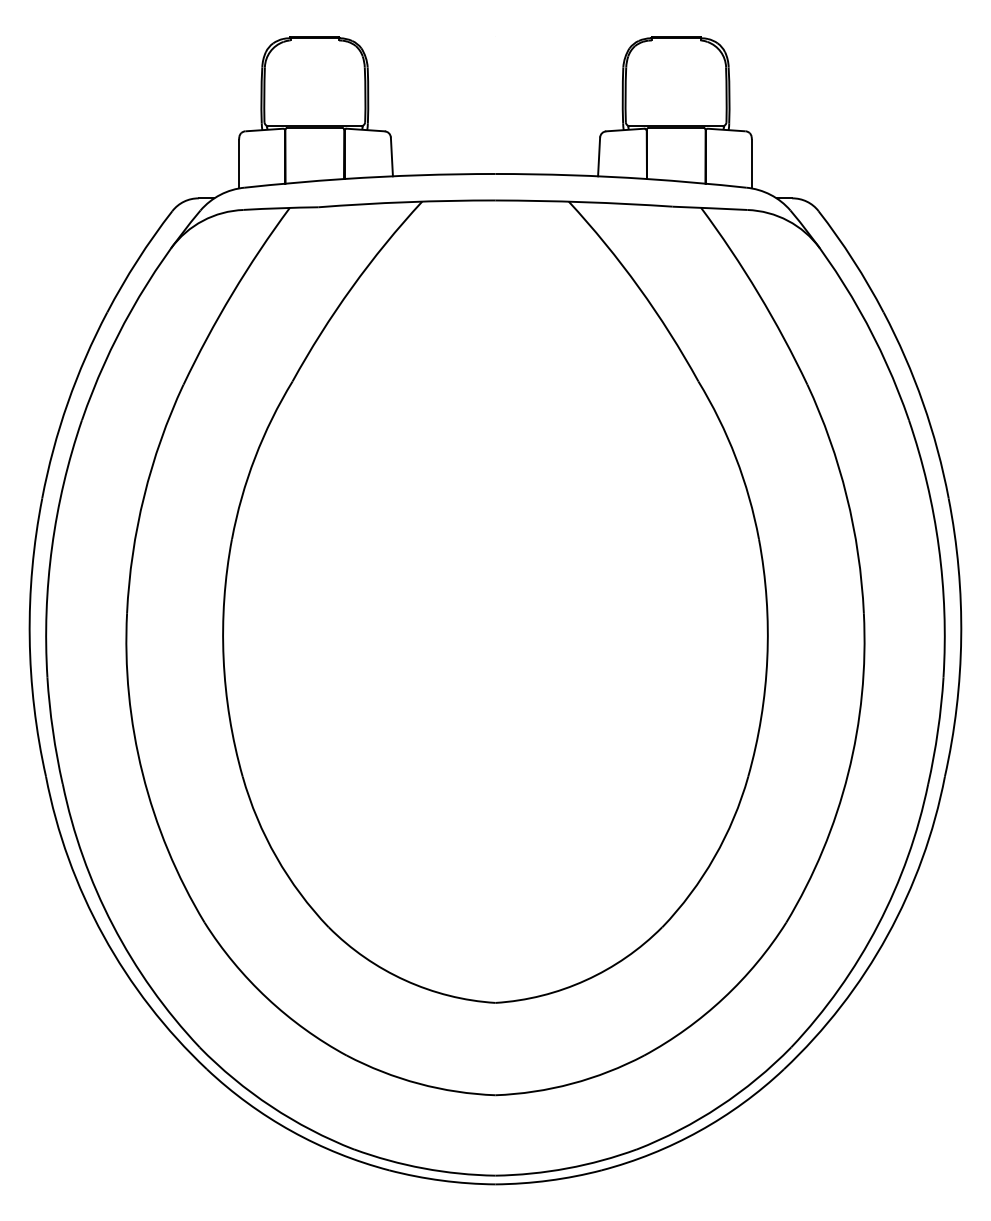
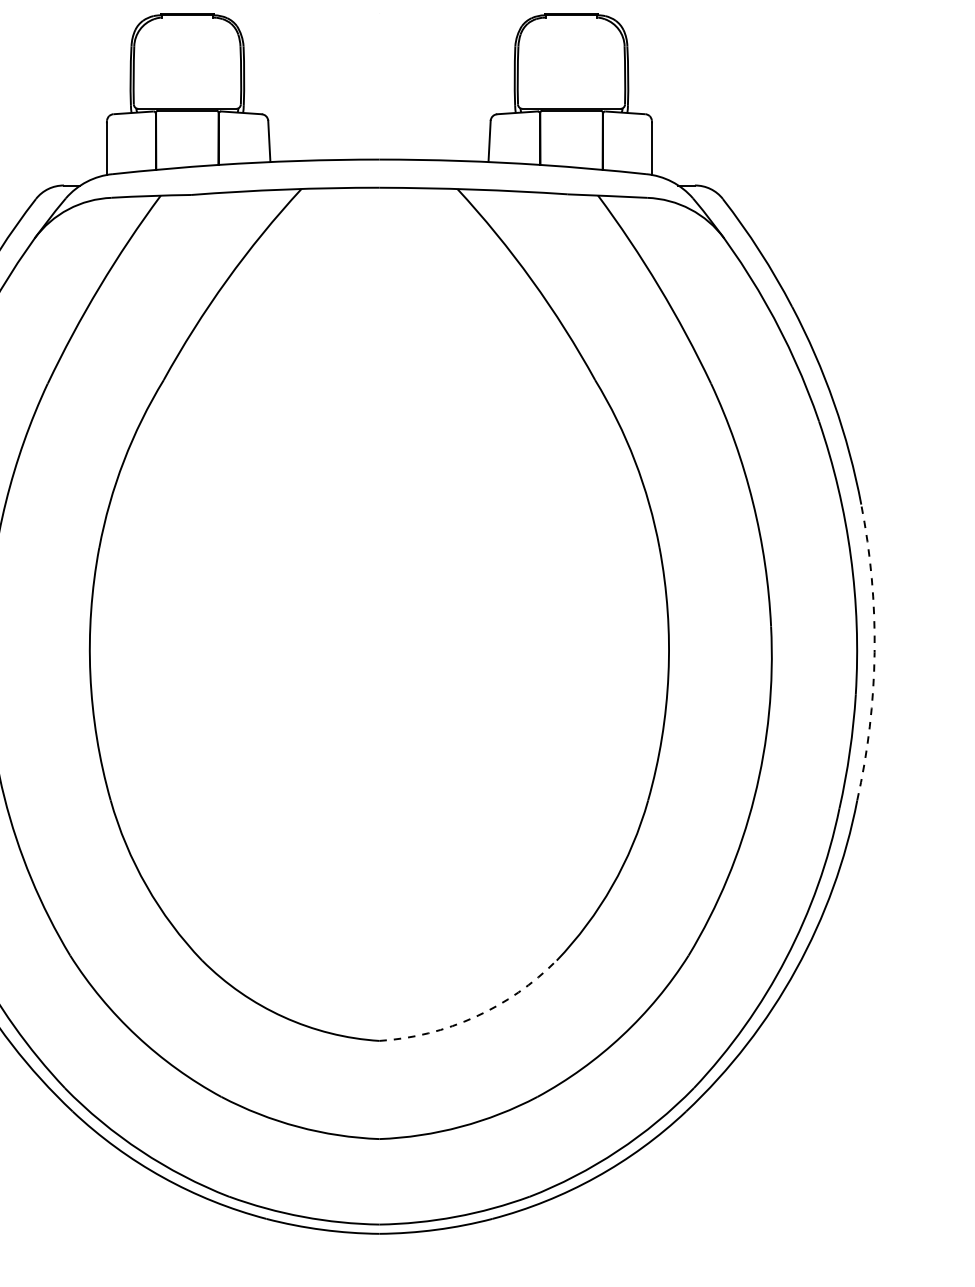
arc: (961, 637) -> (874, 652), solid -> dashed
arc: (585, 980) -> (475, 1017), solid -> dashed

